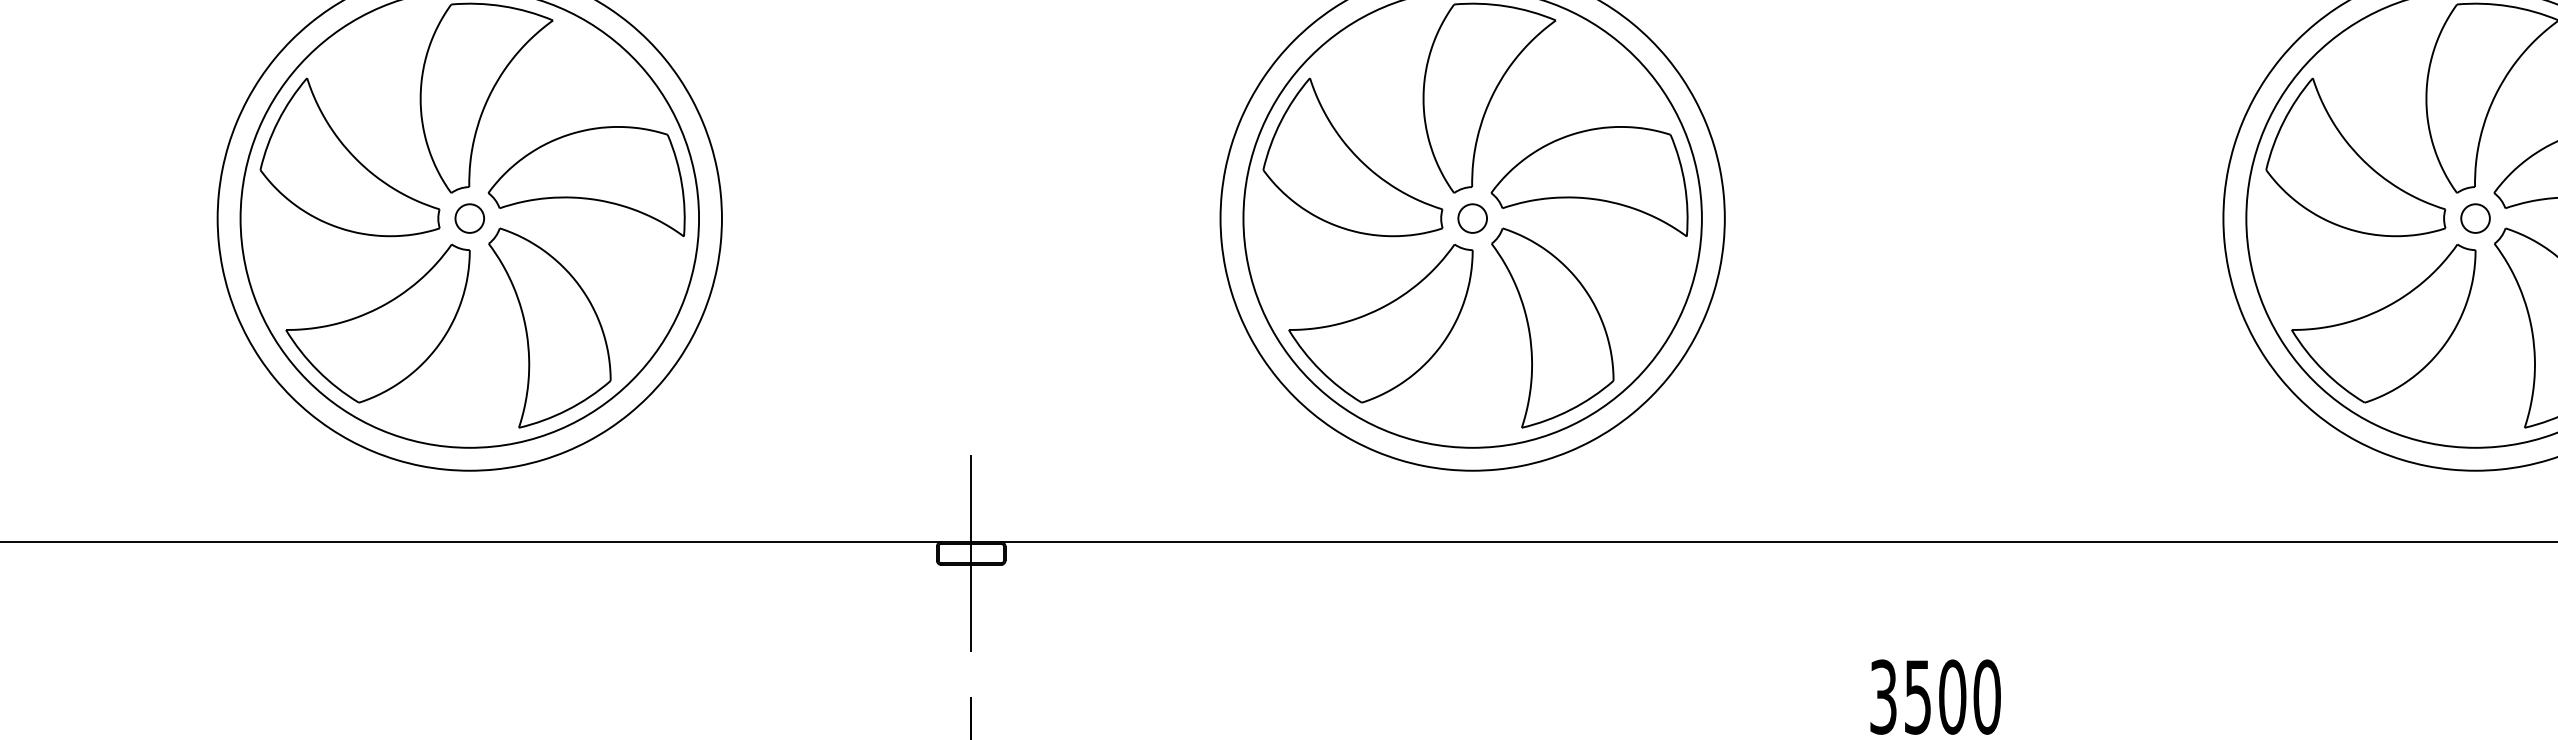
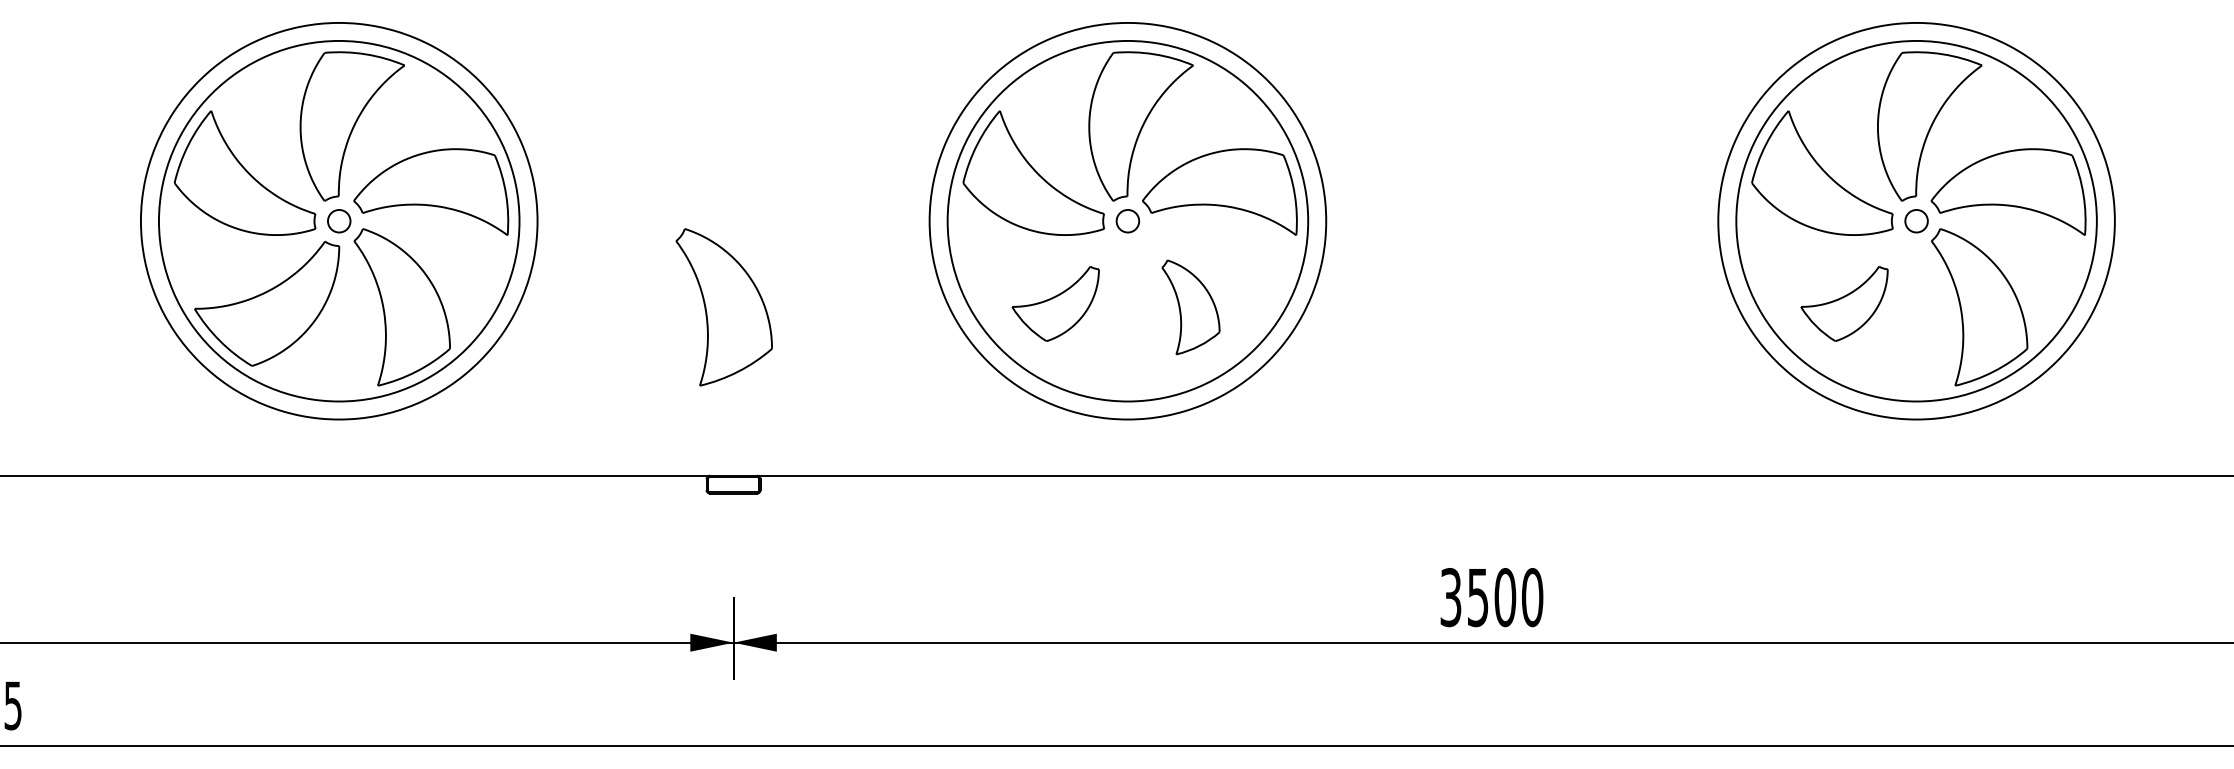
part: (1380, 323) -> (1055, 303), size x0.6
part: (2383, 323) -> (1844, 303), size x0.6
part: (958, 328) -> (723, 307), added
part: (1552, 328) -> (1190, 307), size x0.6
line: (971, 553) -> (733, 484), removed

